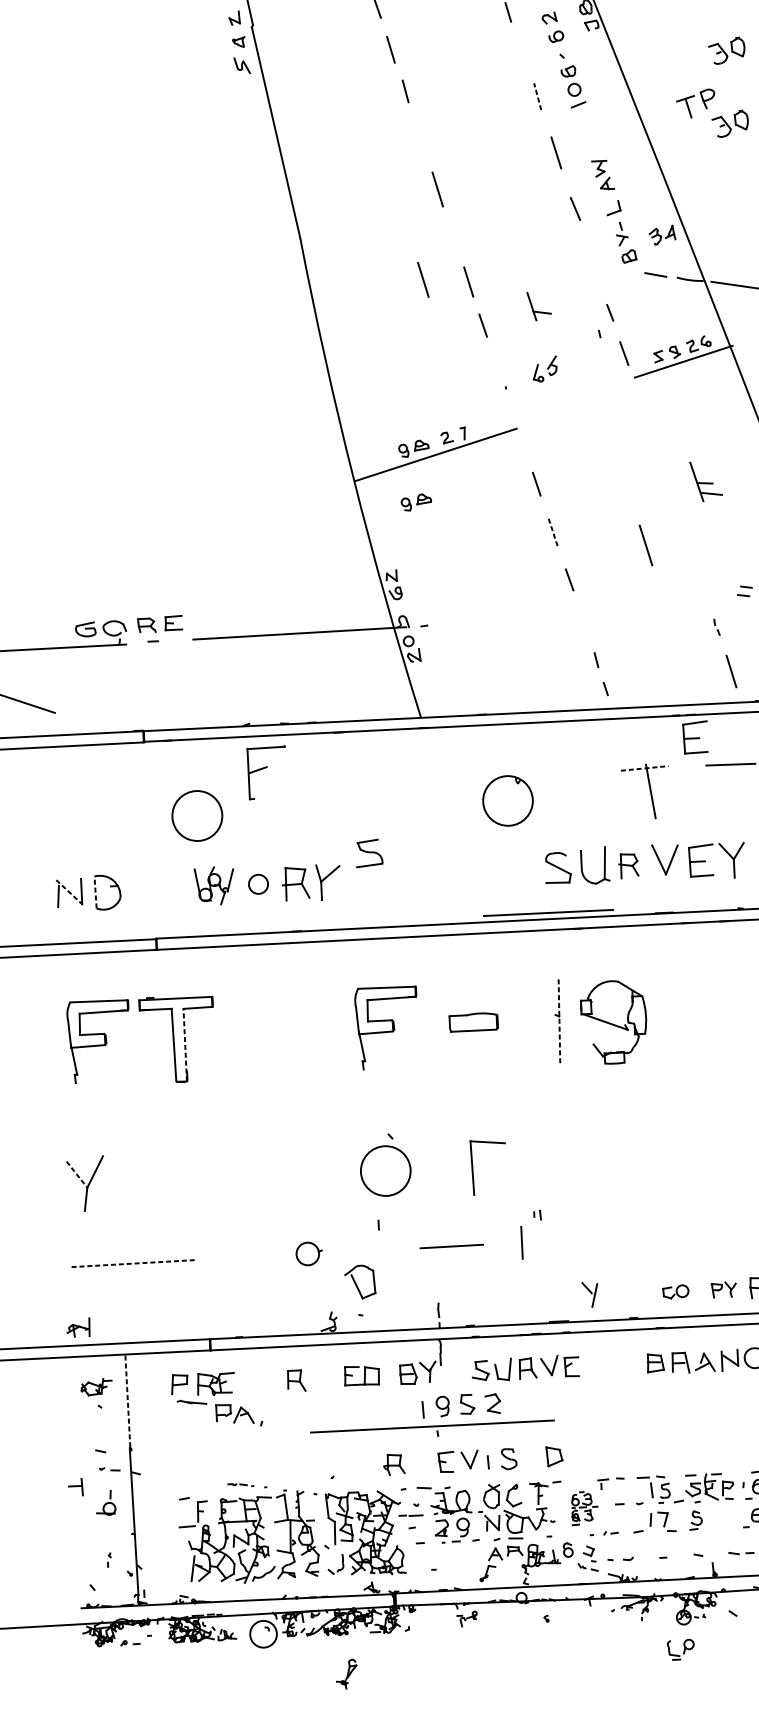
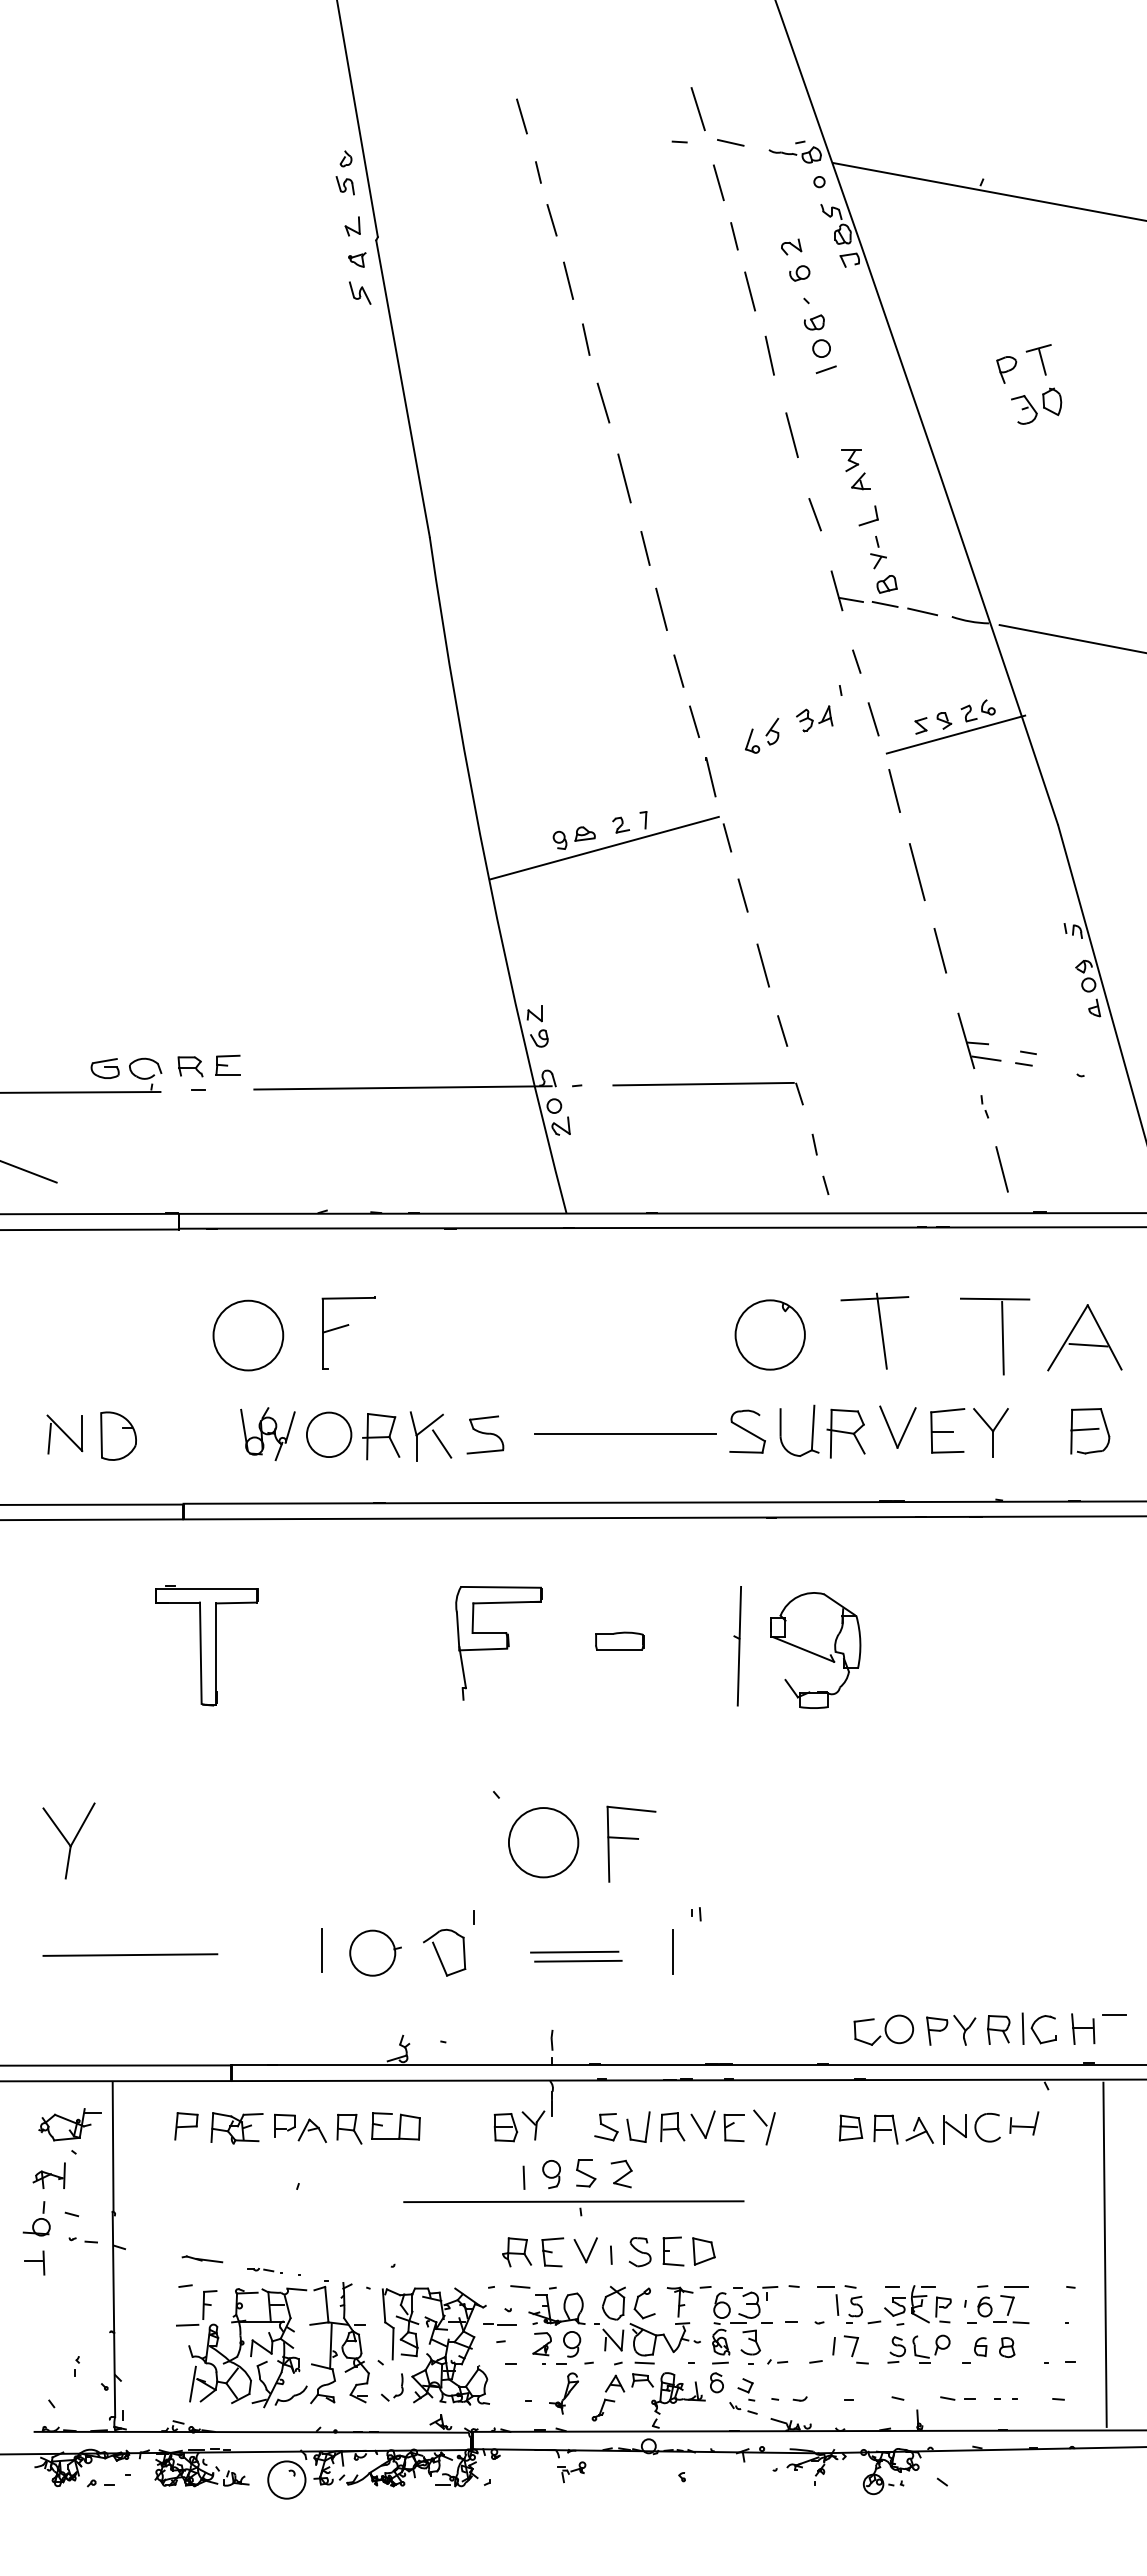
part: (726, 50) -> (1036, 303), removed
line: (521, 51) -> (750, 291), added
line: (537, 96) -> (769, 355), dashed -> solid
part: (685, 106) -> (1038, 359), moved
line: (420, 135) -> (603, 402), added
part: (662, 234) -> (814, 718), moved
line: (455, 238) -> (645, 547), added
line: (628, 270) -> (884, 603), added
line: (423, 279) -> (598, 603), removed
part: (537, 311) -> (844, 597), moved
line: (496, 361) -> (694, 721), added
line: (509, 400) -> (710, 777), added
line: (641, 403) -> (894, 790), added
line: (523, 443) -> (727, 837), added
part: (706, 481) -> (979, 1040), moved
part: (415, 502) -> (573, 912), removed
line: (679, 516) -> (940, 950), added
line: (553, 533) -> (763, 965), dashed -> solid
line: (645, 545) -> (916, 872), moved
part: (514, 621) -> (703, 1085), added
part: (695, 737) -> (947, 1258), removed
part: (266, 768) -> (347, 1326), moved
line: (645, 768) -> (875, 1298), dashed -> solid
line: (737, 792) -> (1002, 1338), added
part: (507, 800) -> (769, 1334), moved
part: (369, 853) -> (485, 1434), moved
part: (628, 865) -> (845, 1433), size x1.43
circle: (258, 884) -> (328, 1434), size x1.67
line: (339, 886) -> (442, 1443), added
line: (95, 891) -> (101, 1434), dashed -> solid
line: (68, 892) -> (64, 1433), dashed -> solid
line: (548, 912) -> (625, 1433), moved
part: (473, 1021) -> (619, 1640), size x0.71
line: (559, 1022) -> (739, 1646), dashed -> solid
part: (98, 1041) -> (96, 1643), removed
line: (185, 1045) -> (216, 1654), dashed -> solid
line: (482, 1162) -> (623, 1837), added
circle: (385, 1170) -> (543, 1842), moved
line: (77, 1174) -> (57, 1827), dashed -> solid
line: (454, 1252) -> (578, 1960), added
line: (270, 1253) -> (321, 1950), added
part: (309, 1253) -> (375, 1952), size x1.43
line: (133, 1263) -> (130, 1955), dashed -> solid
part: (360, 1281) -> (444, 1952), moved
part: (724, 1289) -> (951, 2030), size x1.43
part: (675, 1291) -> (883, 2029), size x1.67
part: (590, 1294) -> (764, 2127), moved
part: (78, 1327) -> (48, 2175), moved
part: (361, 1375) -> (395, 2126), moved
part: (95, 1386) -> (69, 2124), size x1.43
line: (128, 1401) -> (113, 2147), dashed -> solid
part: (192, 1402) -> (202, 2259), moved
part: (234, 1413) -> (300, 2127), moved
part: (432, 1431) -> (573, 2208), moved
part: (532, 1457) -> (673, 2251), added
part: (393, 1464) -> (516, 2252), moved
part: (105, 1502) -> (36, 2218), moved
part: (584, 1508) -> (742, 2325), size x1.67
part: (680, 1649) -> (931, 2348), moved
part: (347, 1674) -> (564, 2393), moved

